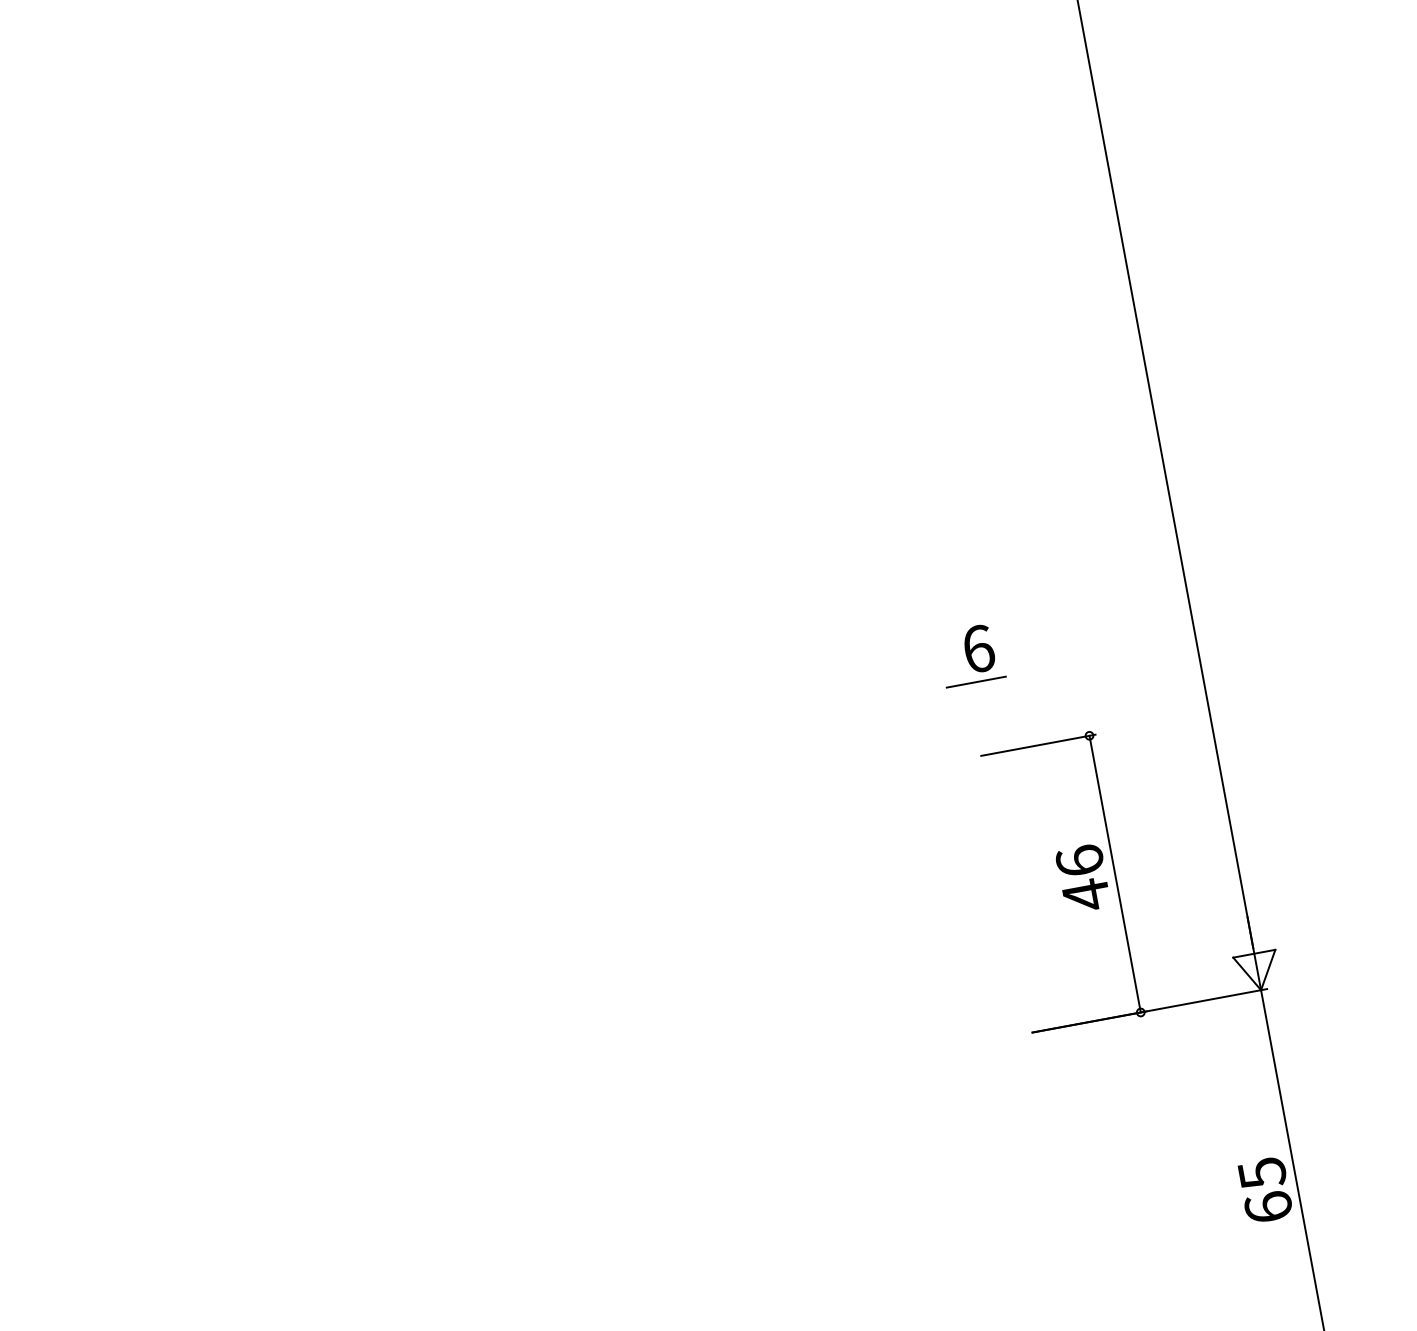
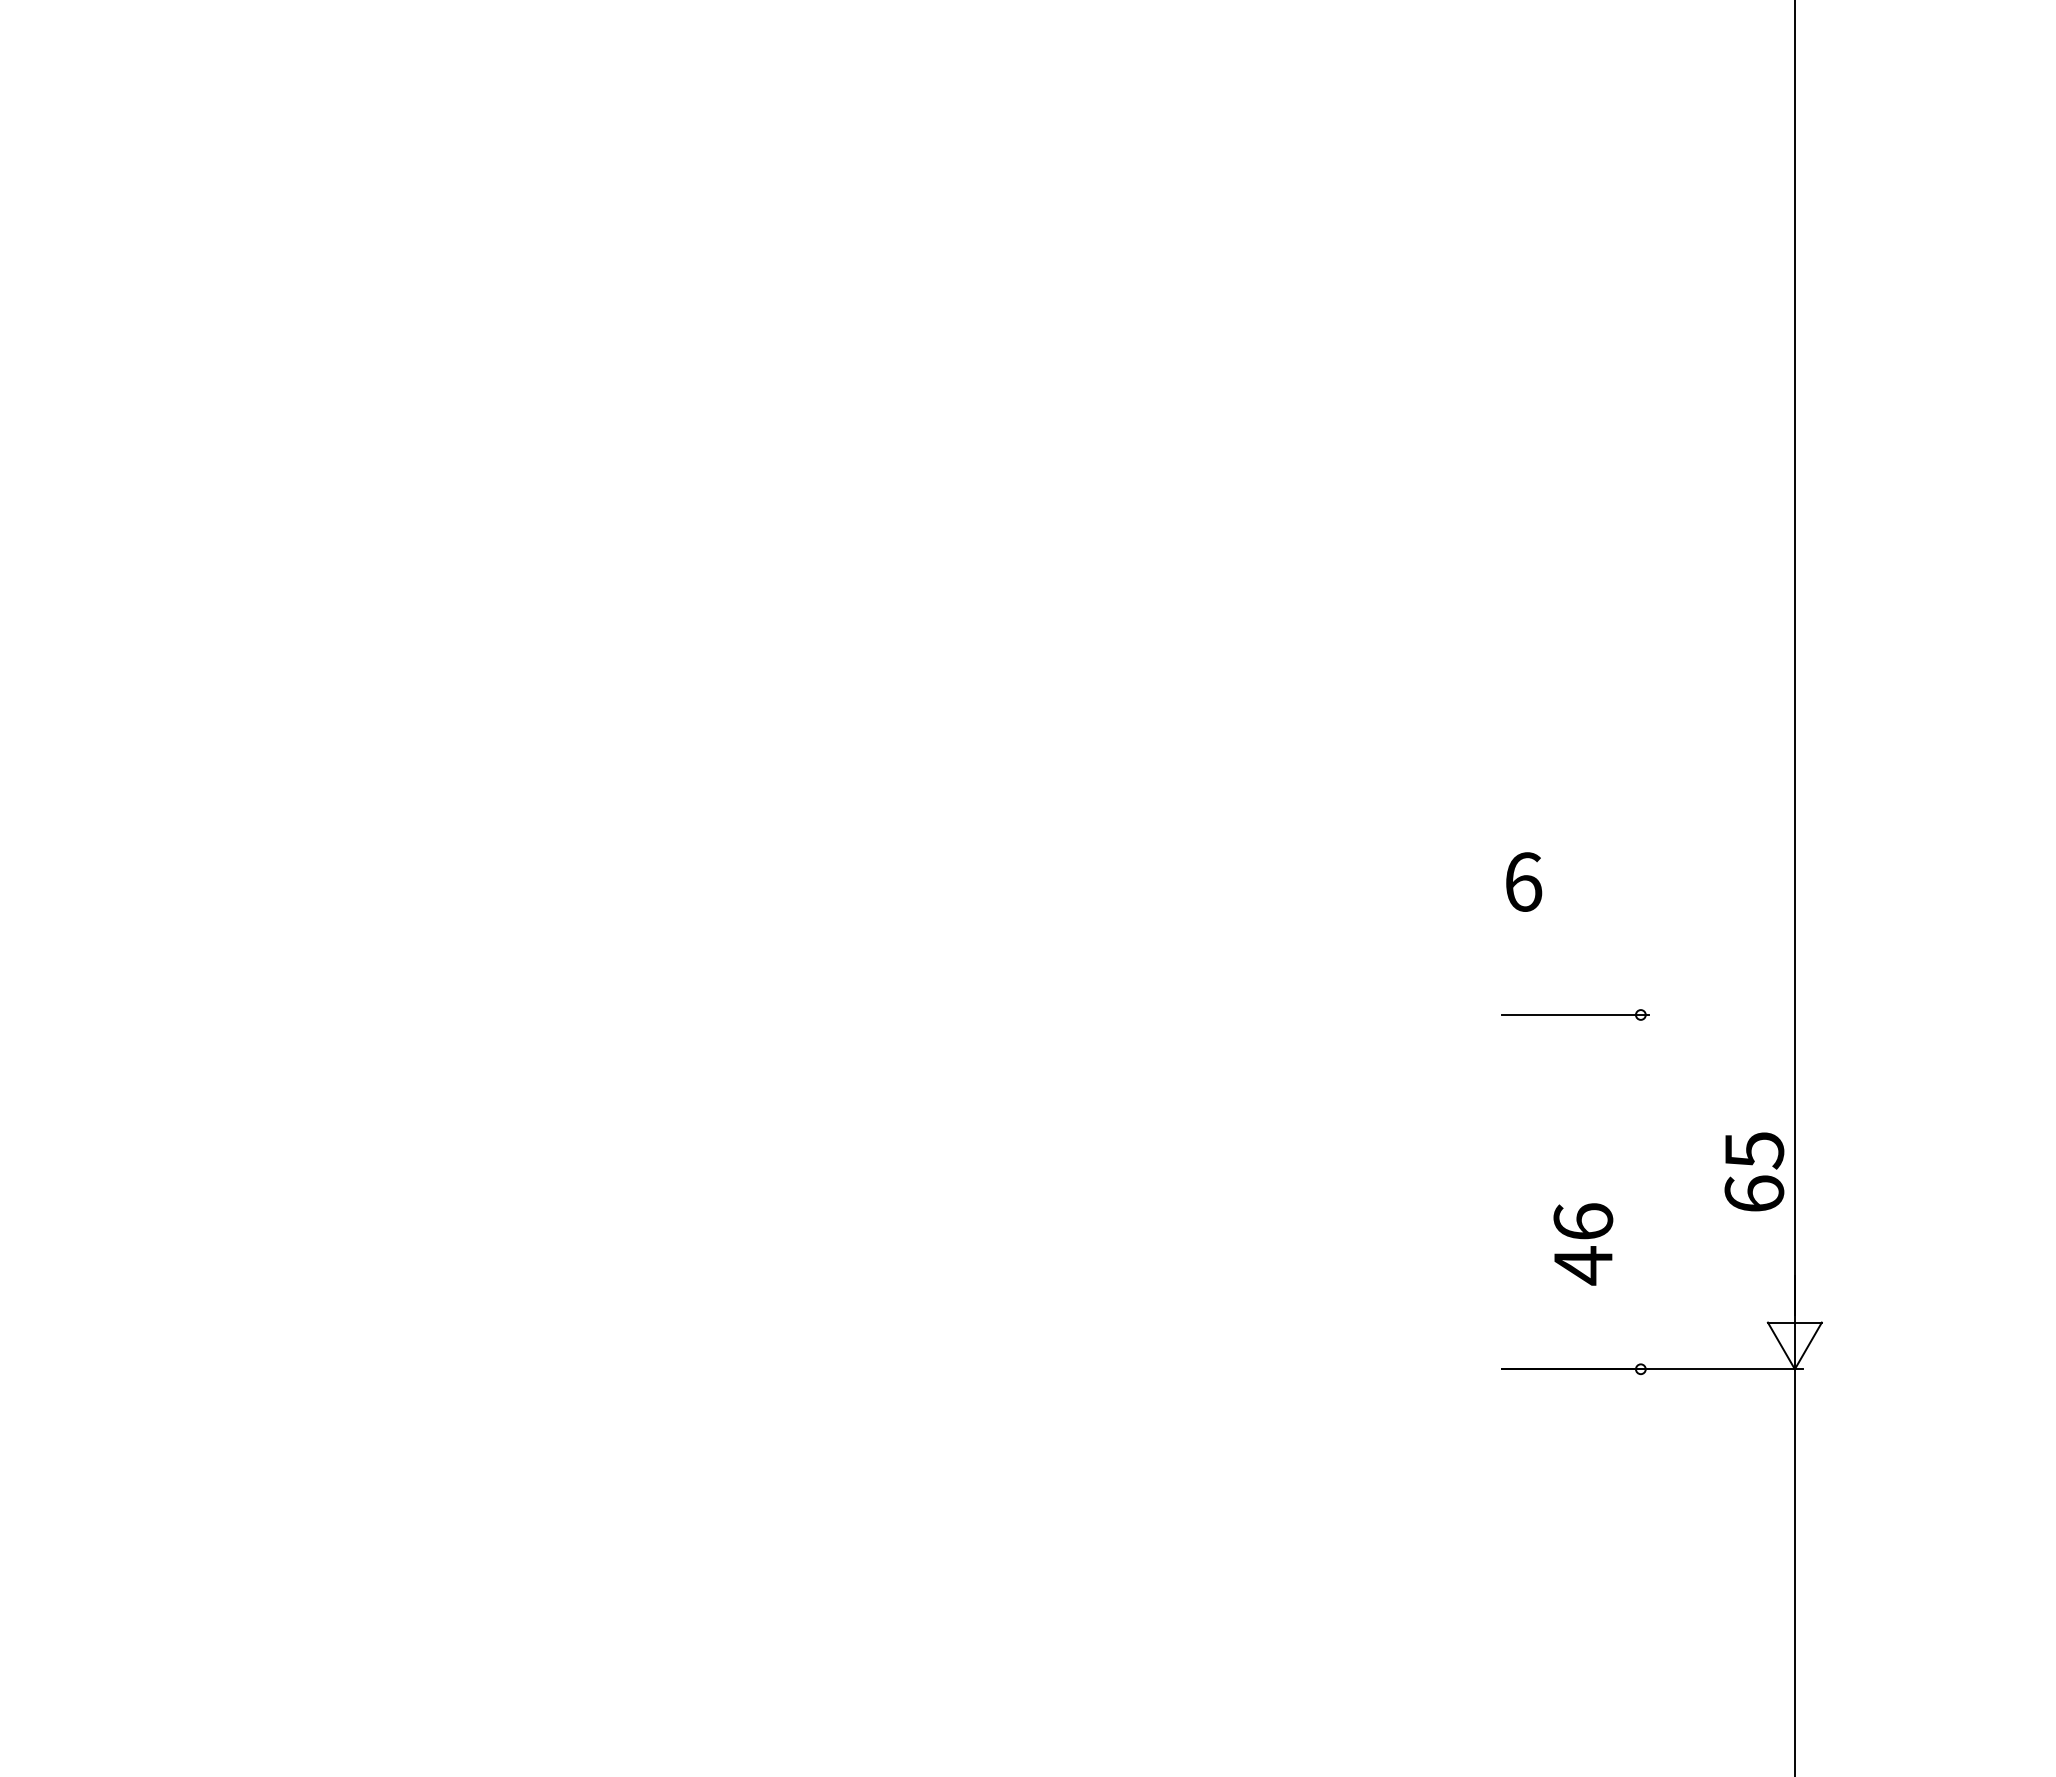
line: (975, 682) -> (1512, 922), removed
line: (1114, 873) -> (1640, 1191), removed
text: (1083, 878) -> (1583, 1244), moved
text: (1265, 1189) -> (1754, 1171), moved

